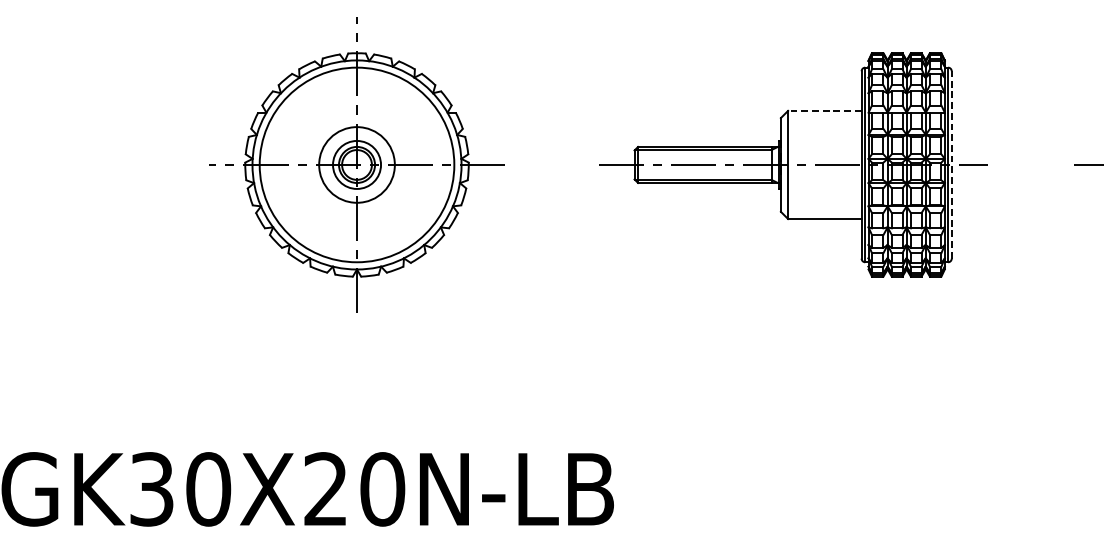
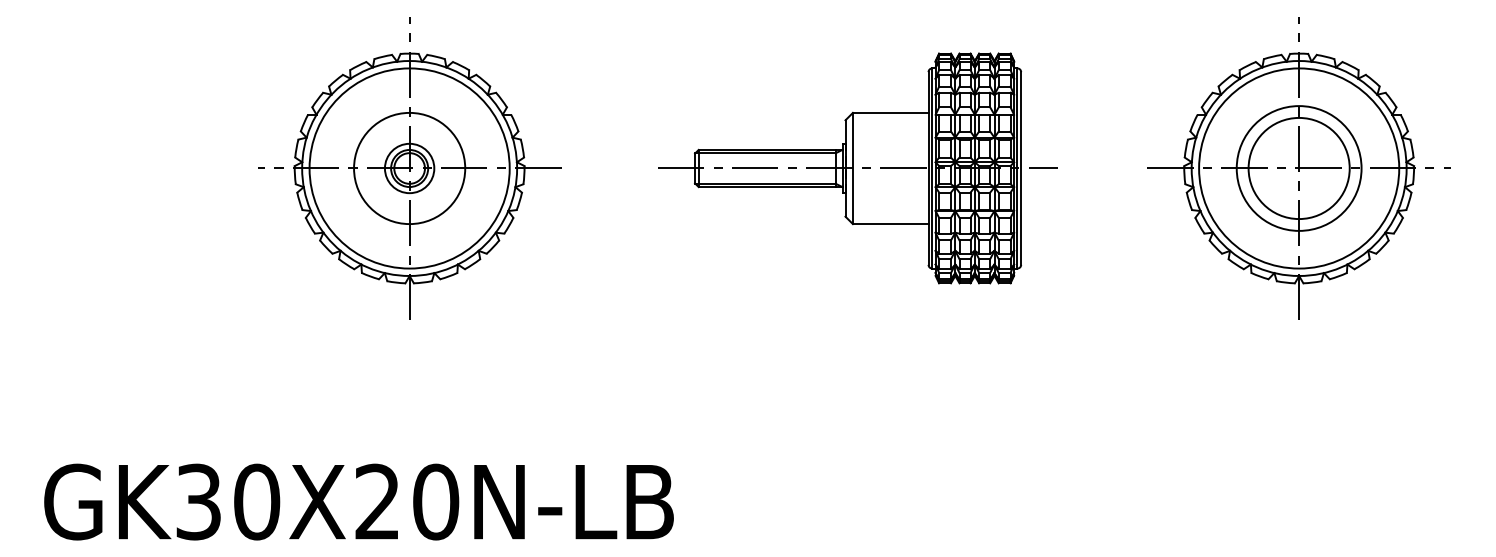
line: (824, 110) -> (890, 112), dashed -> solid
circle: (356, 164) -> (409, 168), size x1.43
line: (952, 164) -> (1021, 168), dashed -> solid

